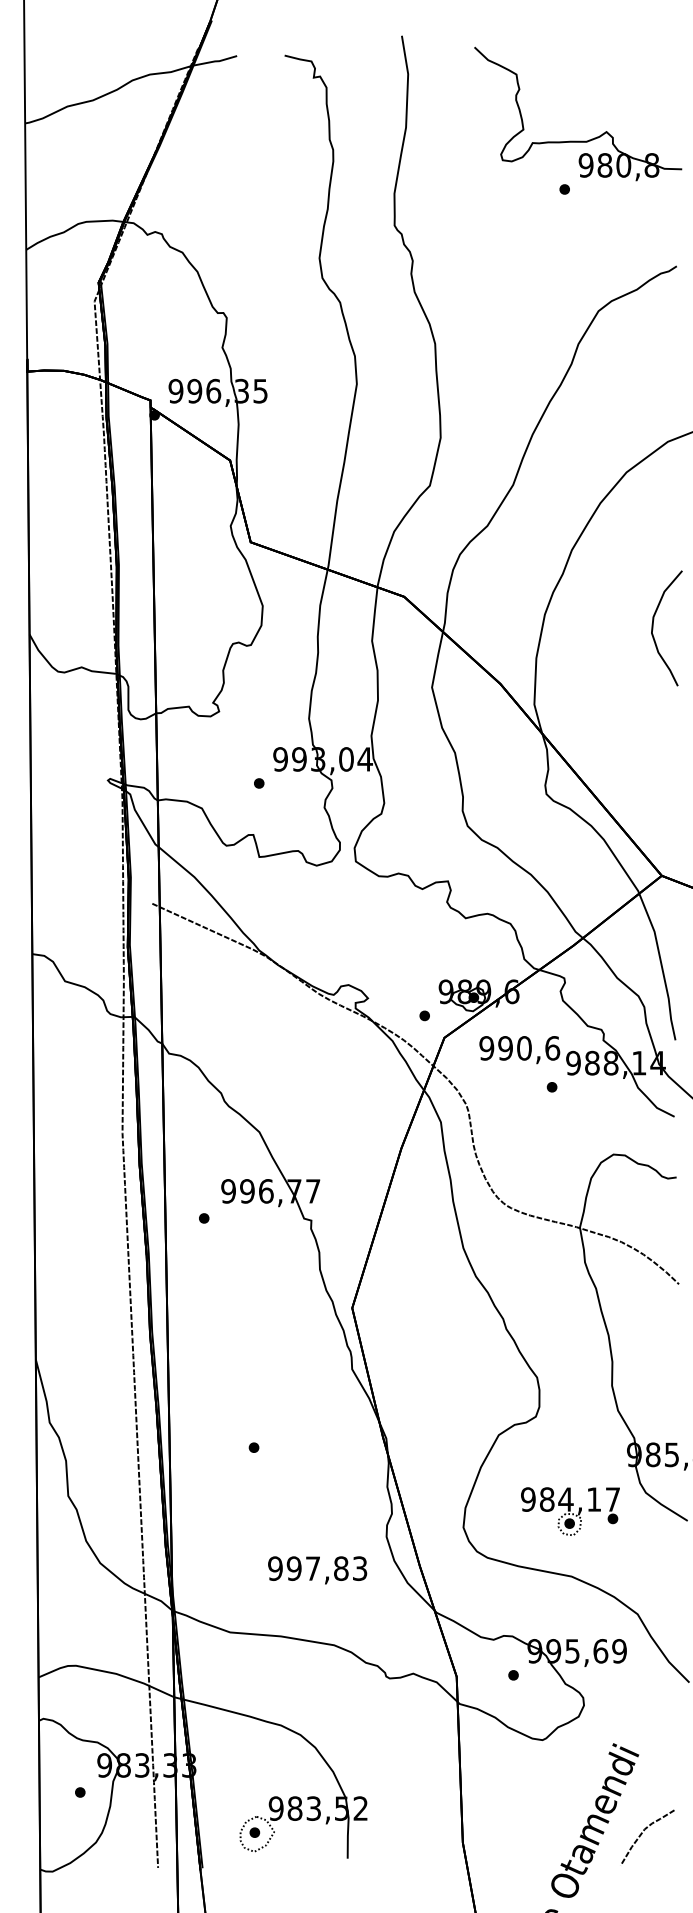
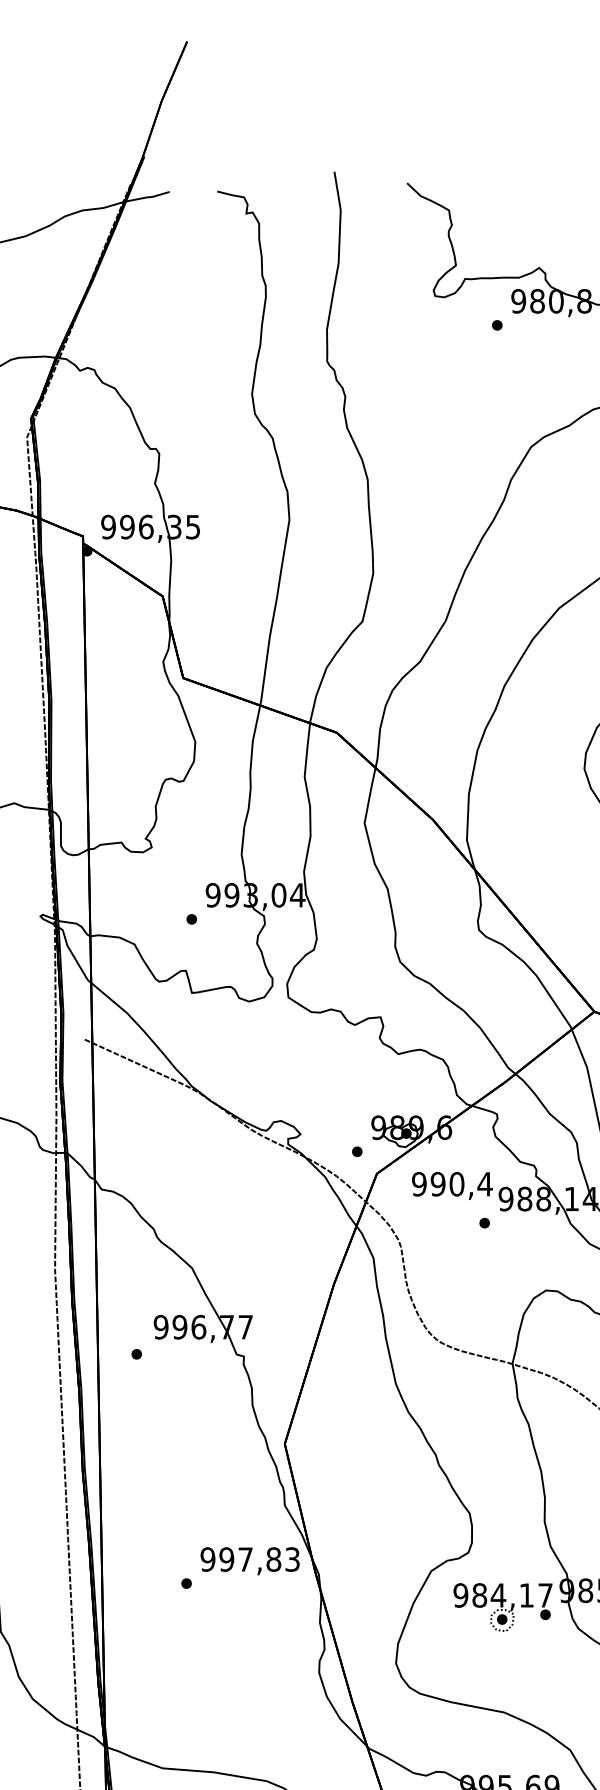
text: (552, 1048) -> (485, 1184), 990,6 -> 990,4
part: (570, 1511) -> (503, 1607), moved
text: (317, 1570) -> (250, 1561), moved

